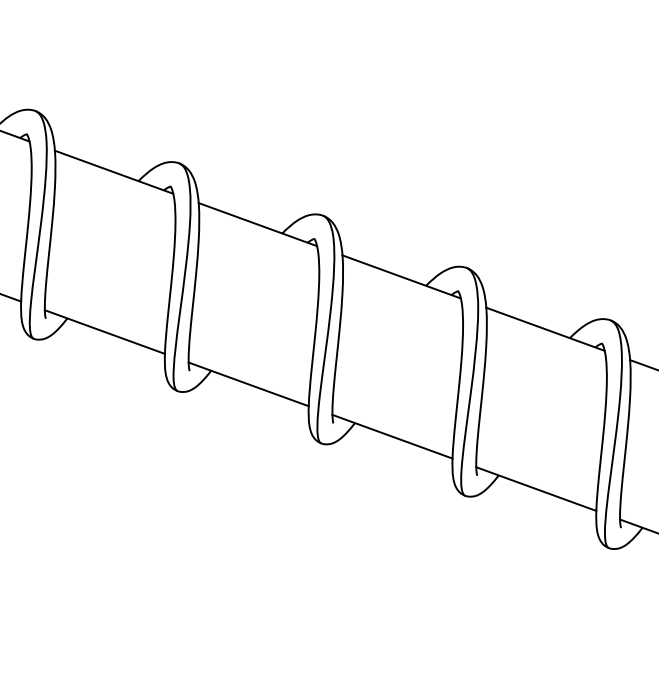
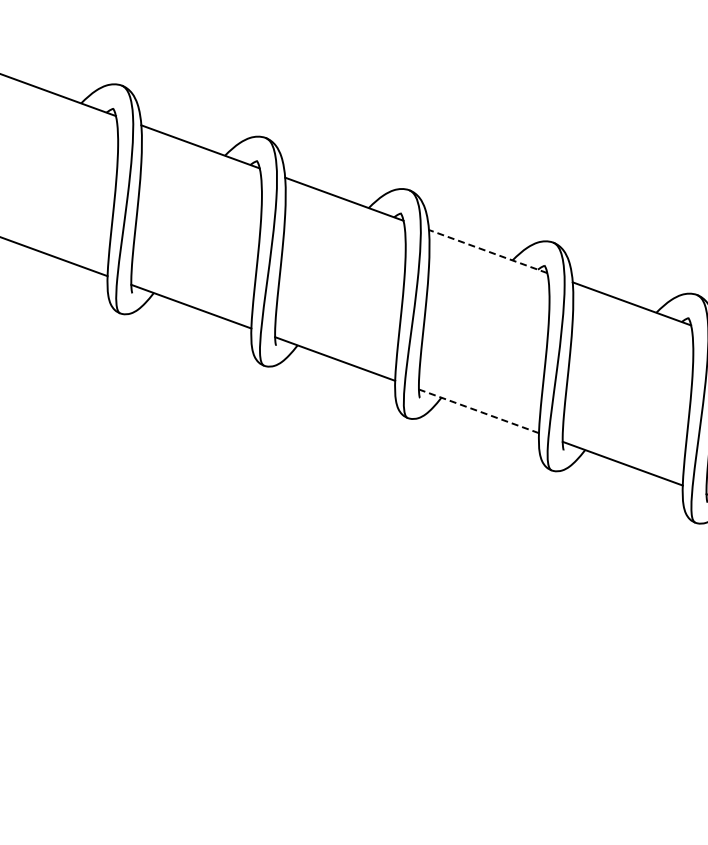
line: (402, 276) -> (488, 251), solid -> dashed
line: (392, 436) -> (478, 411), solid -> dashed

